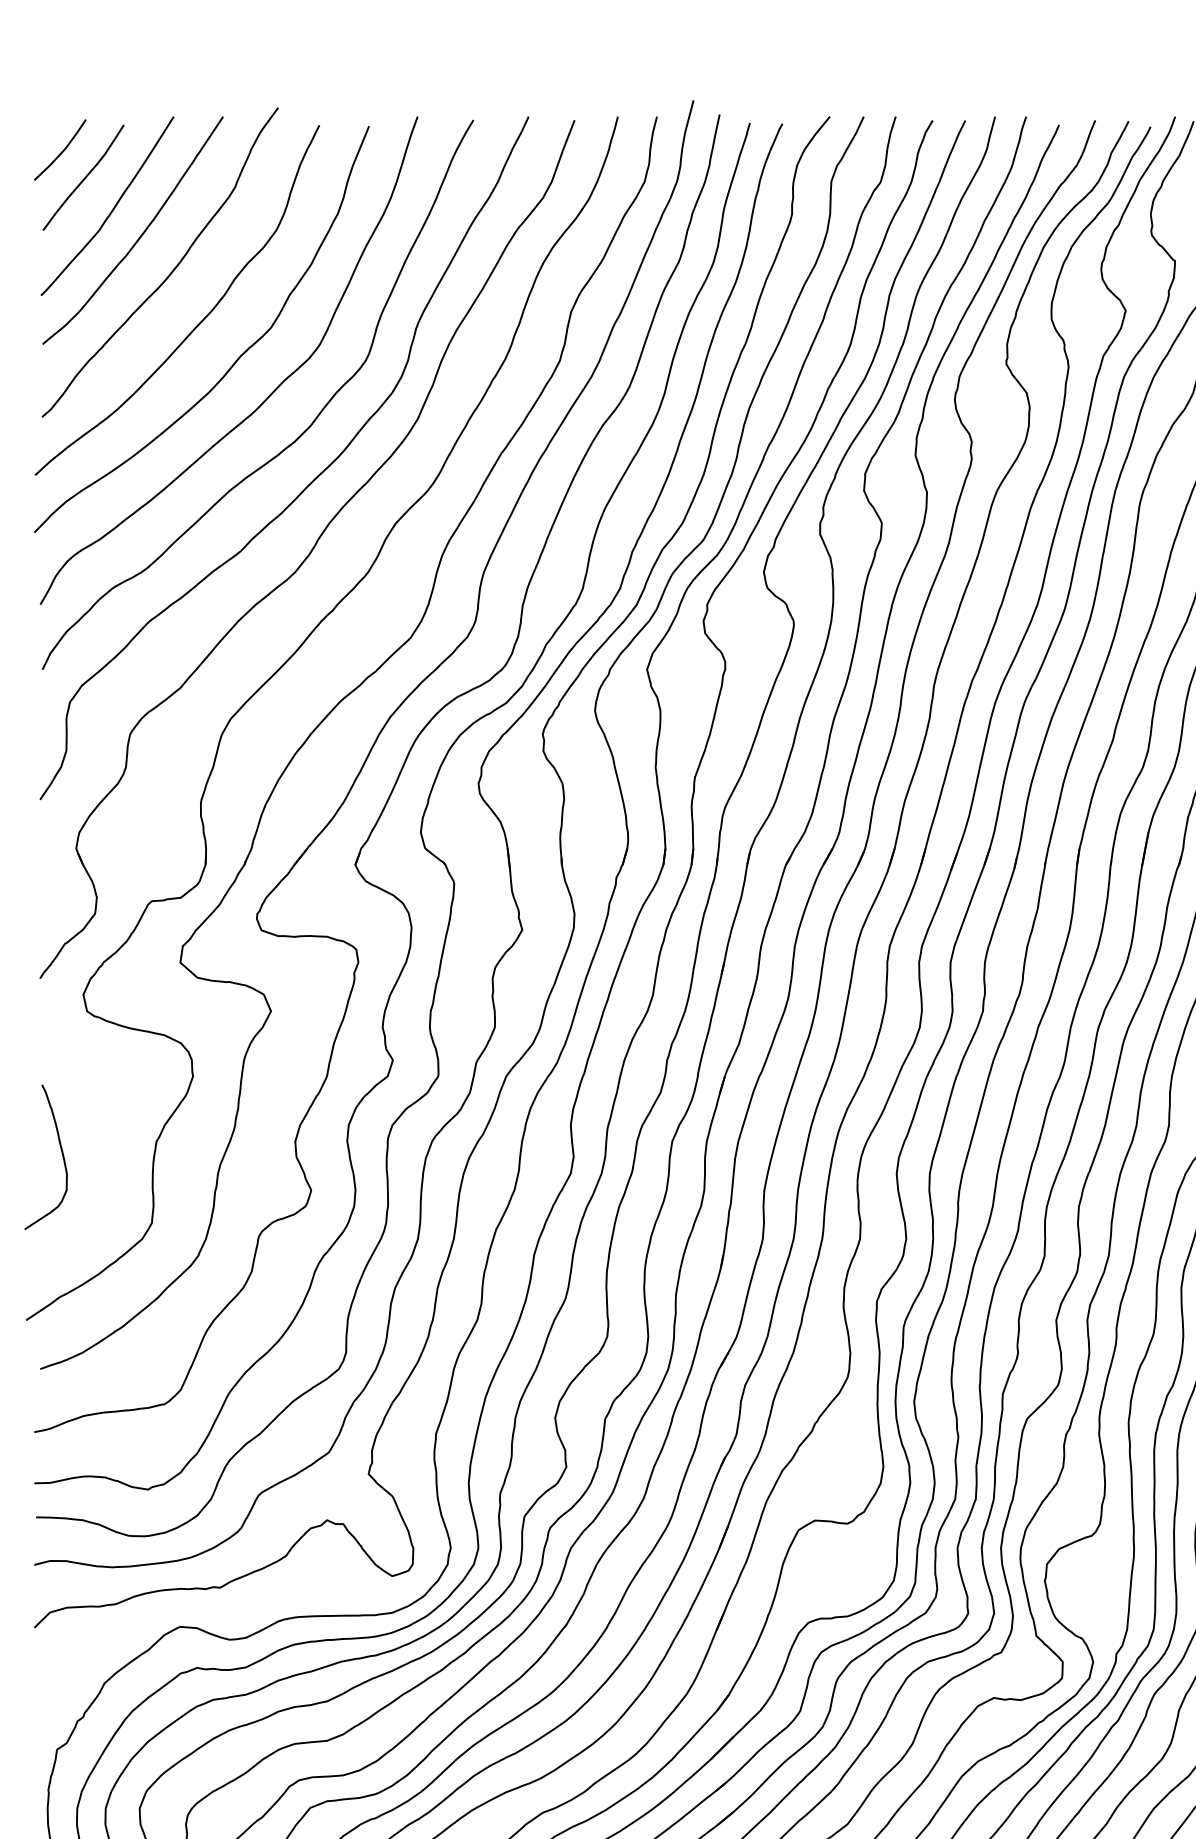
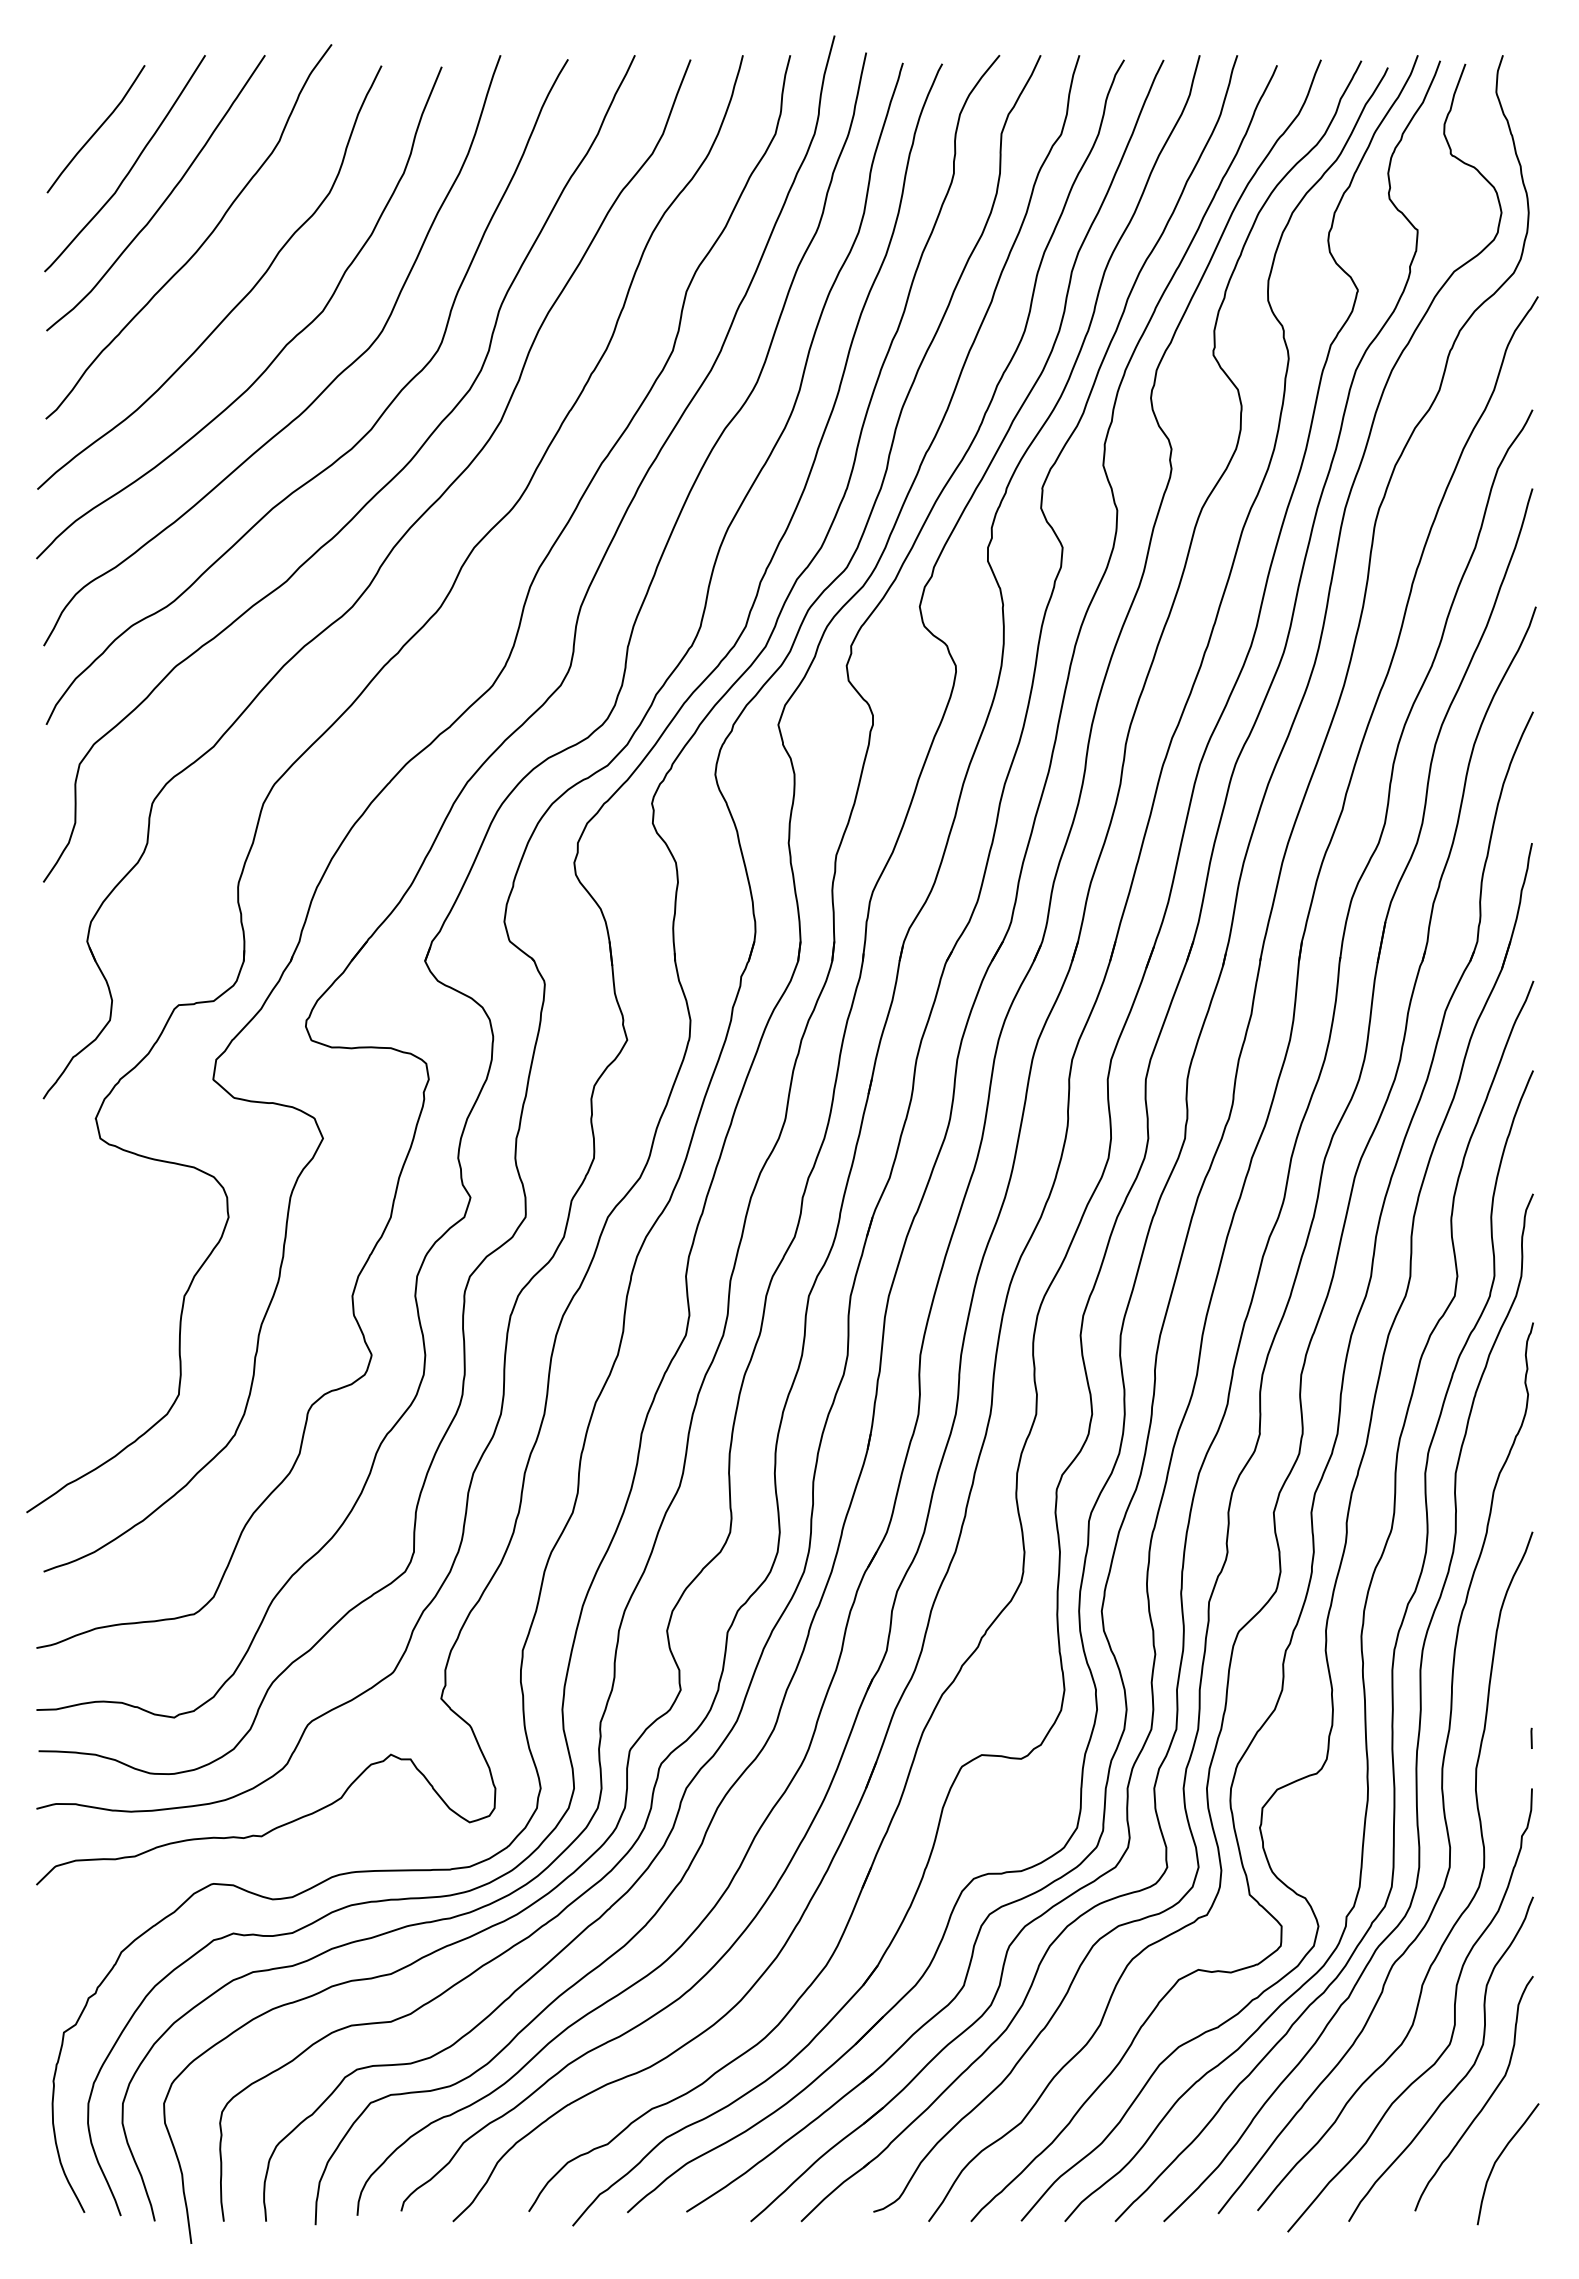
curve: (61, 151) -> (69, 97), removed
curve: (61, 1153) -> (69, 1310), removed

